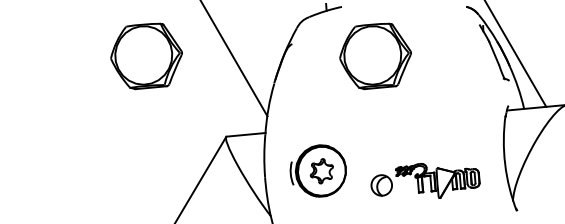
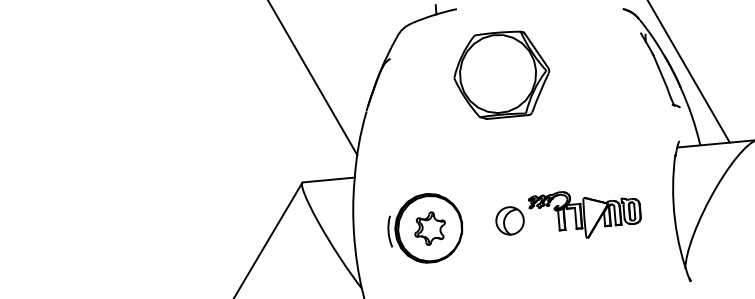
part: (146, 56) -> (195, 75), removed
part: (425, 180) -> (568, 214), moved

